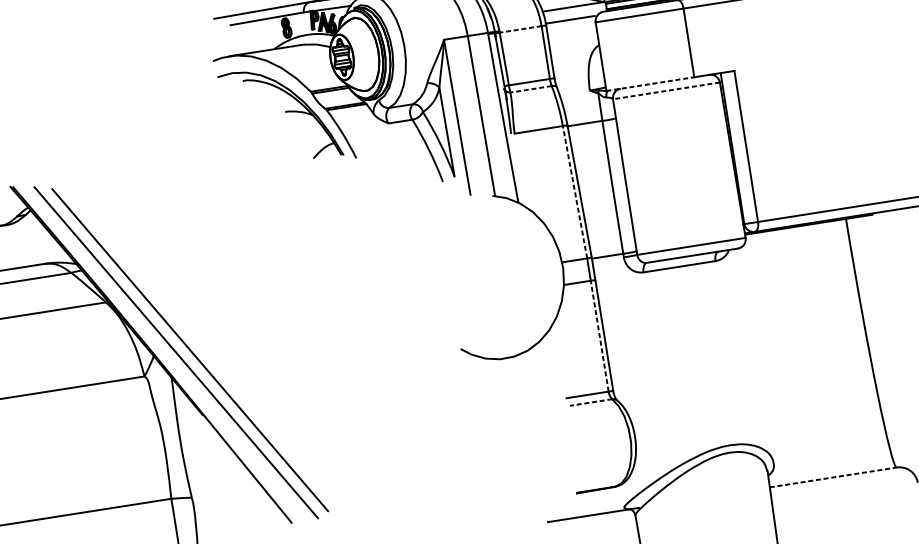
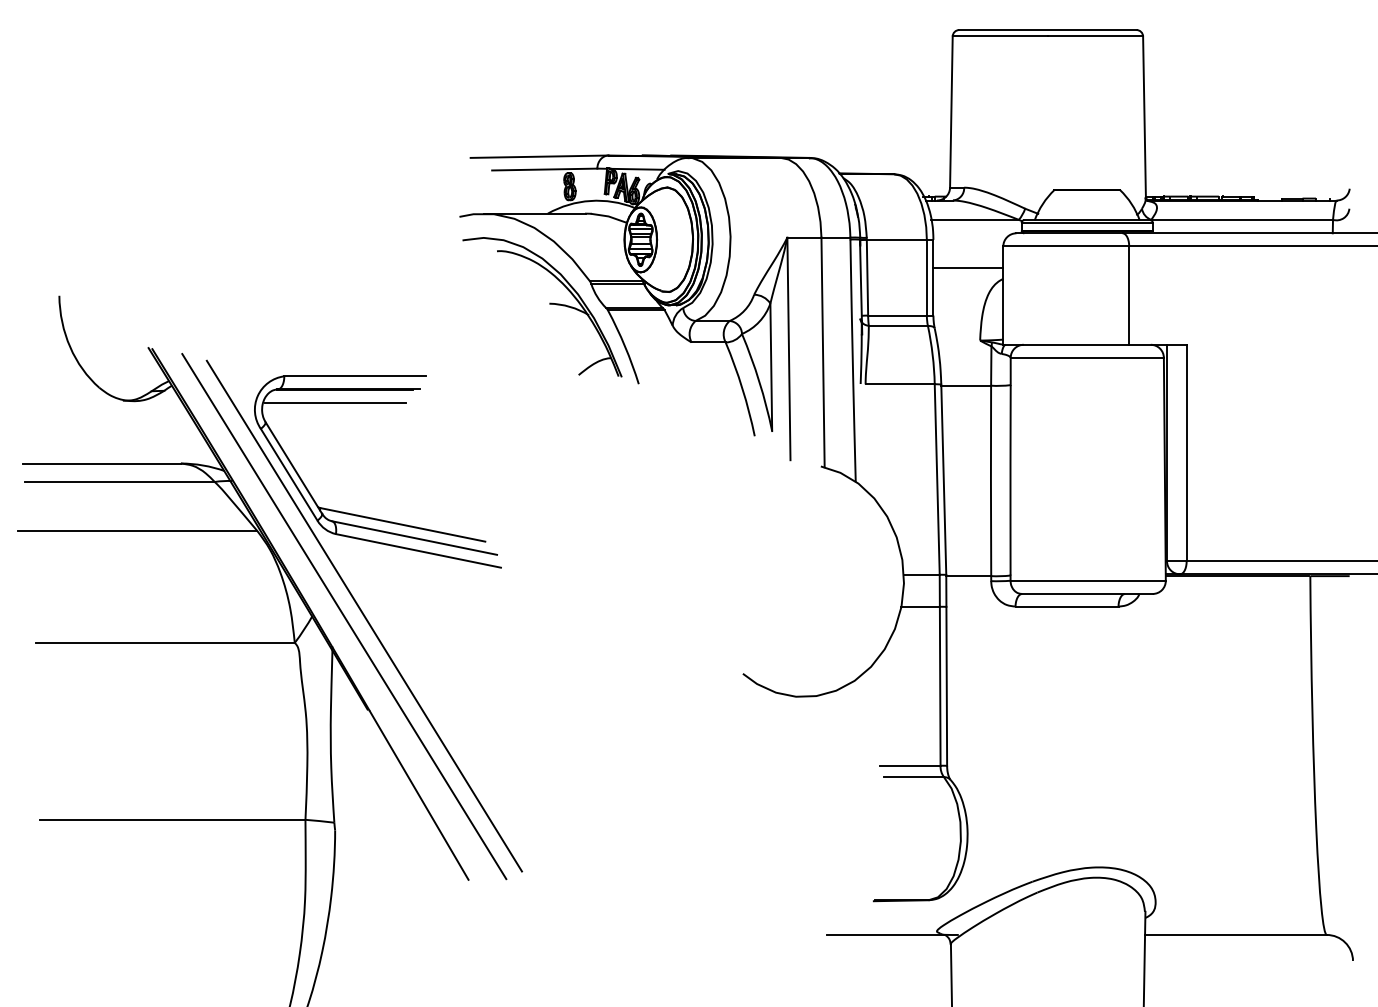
line: (570, 19) -> (968, 268), moved
line: (520, 29) -> (896, 239), dashed -> solid
line: (650, 83) -> (1066, 344), dashed -> solid
line: (531, 88) -> (898, 325), dashed -> solid
line: (666, 90) -> (1087, 357), dashed -> solid
line: (575, 192) -> (937, 479), dashed -> solid
part: (182, 280) -> (368, 516), added
line: (599, 335) -> (940, 685), dashed -> solid
line: (591, 402) -> (913, 777), dashed -> solid
line: (832, 477) -> (1235, 934), dashed -> solid

